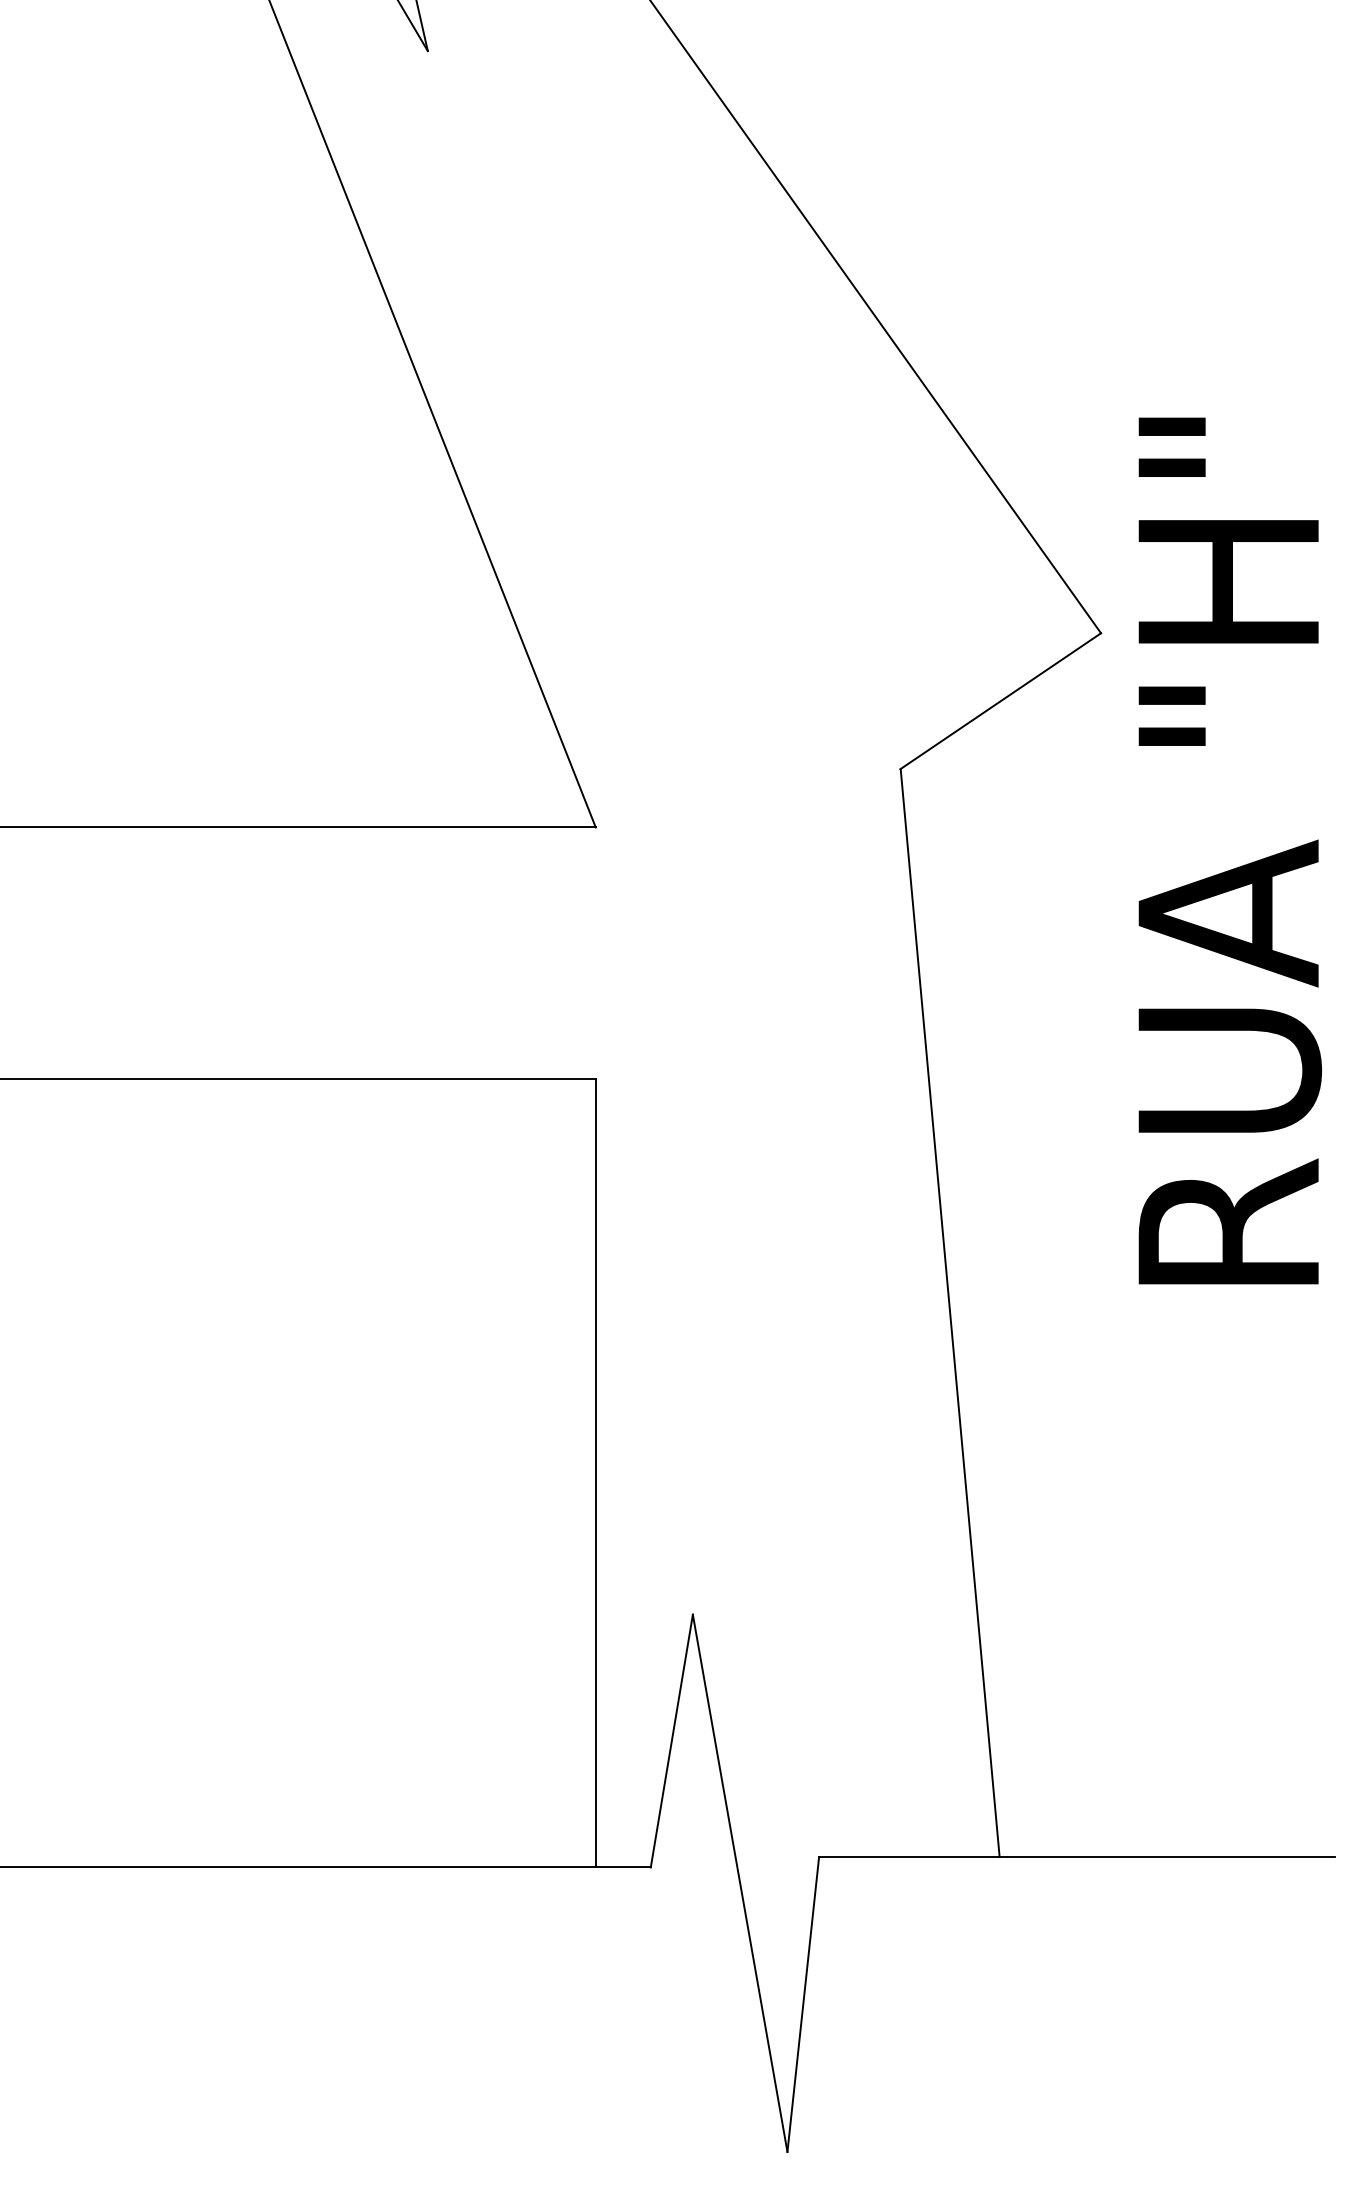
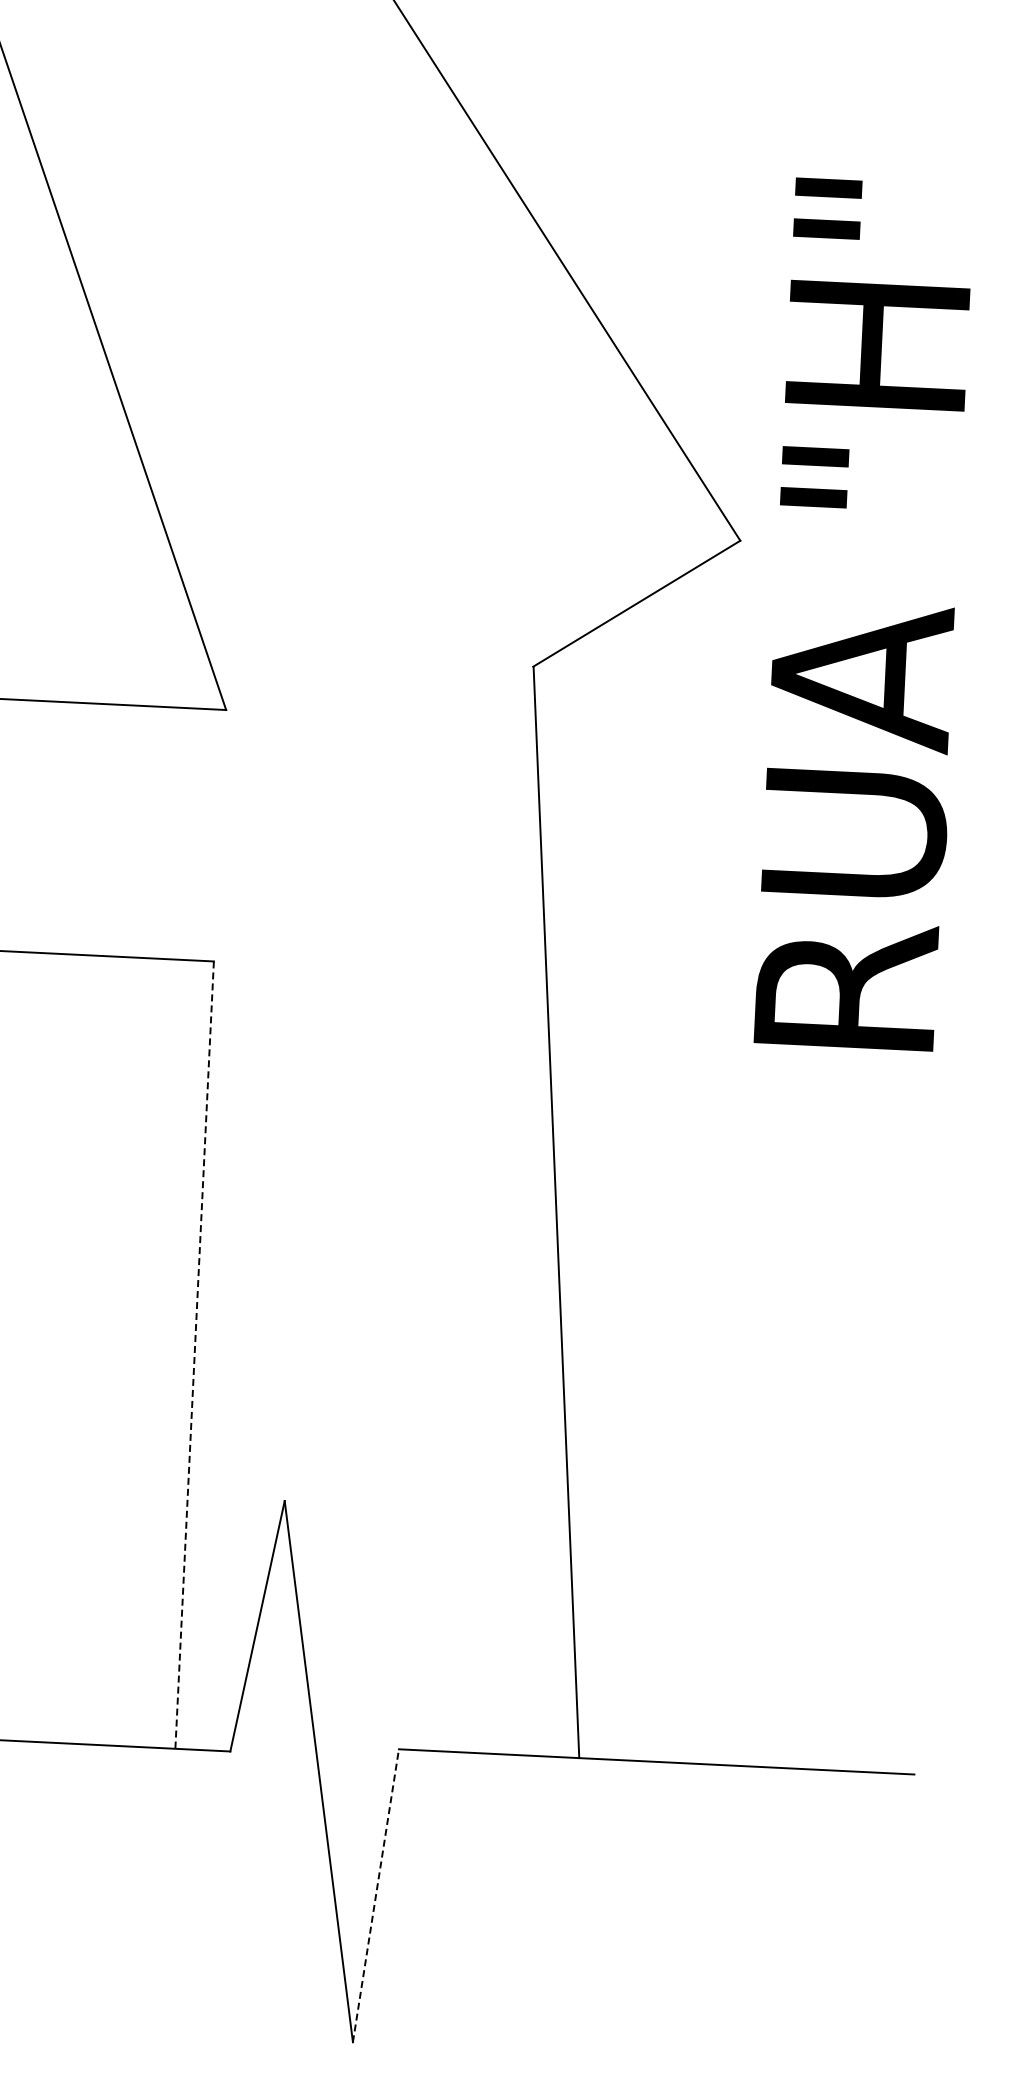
text: (1229, 850) -> (865, 614), moved
line: (595, 1473) -> (194, 1355), solid -> dashed
line: (803, 2004) -> (376, 1895), solid -> dashed

